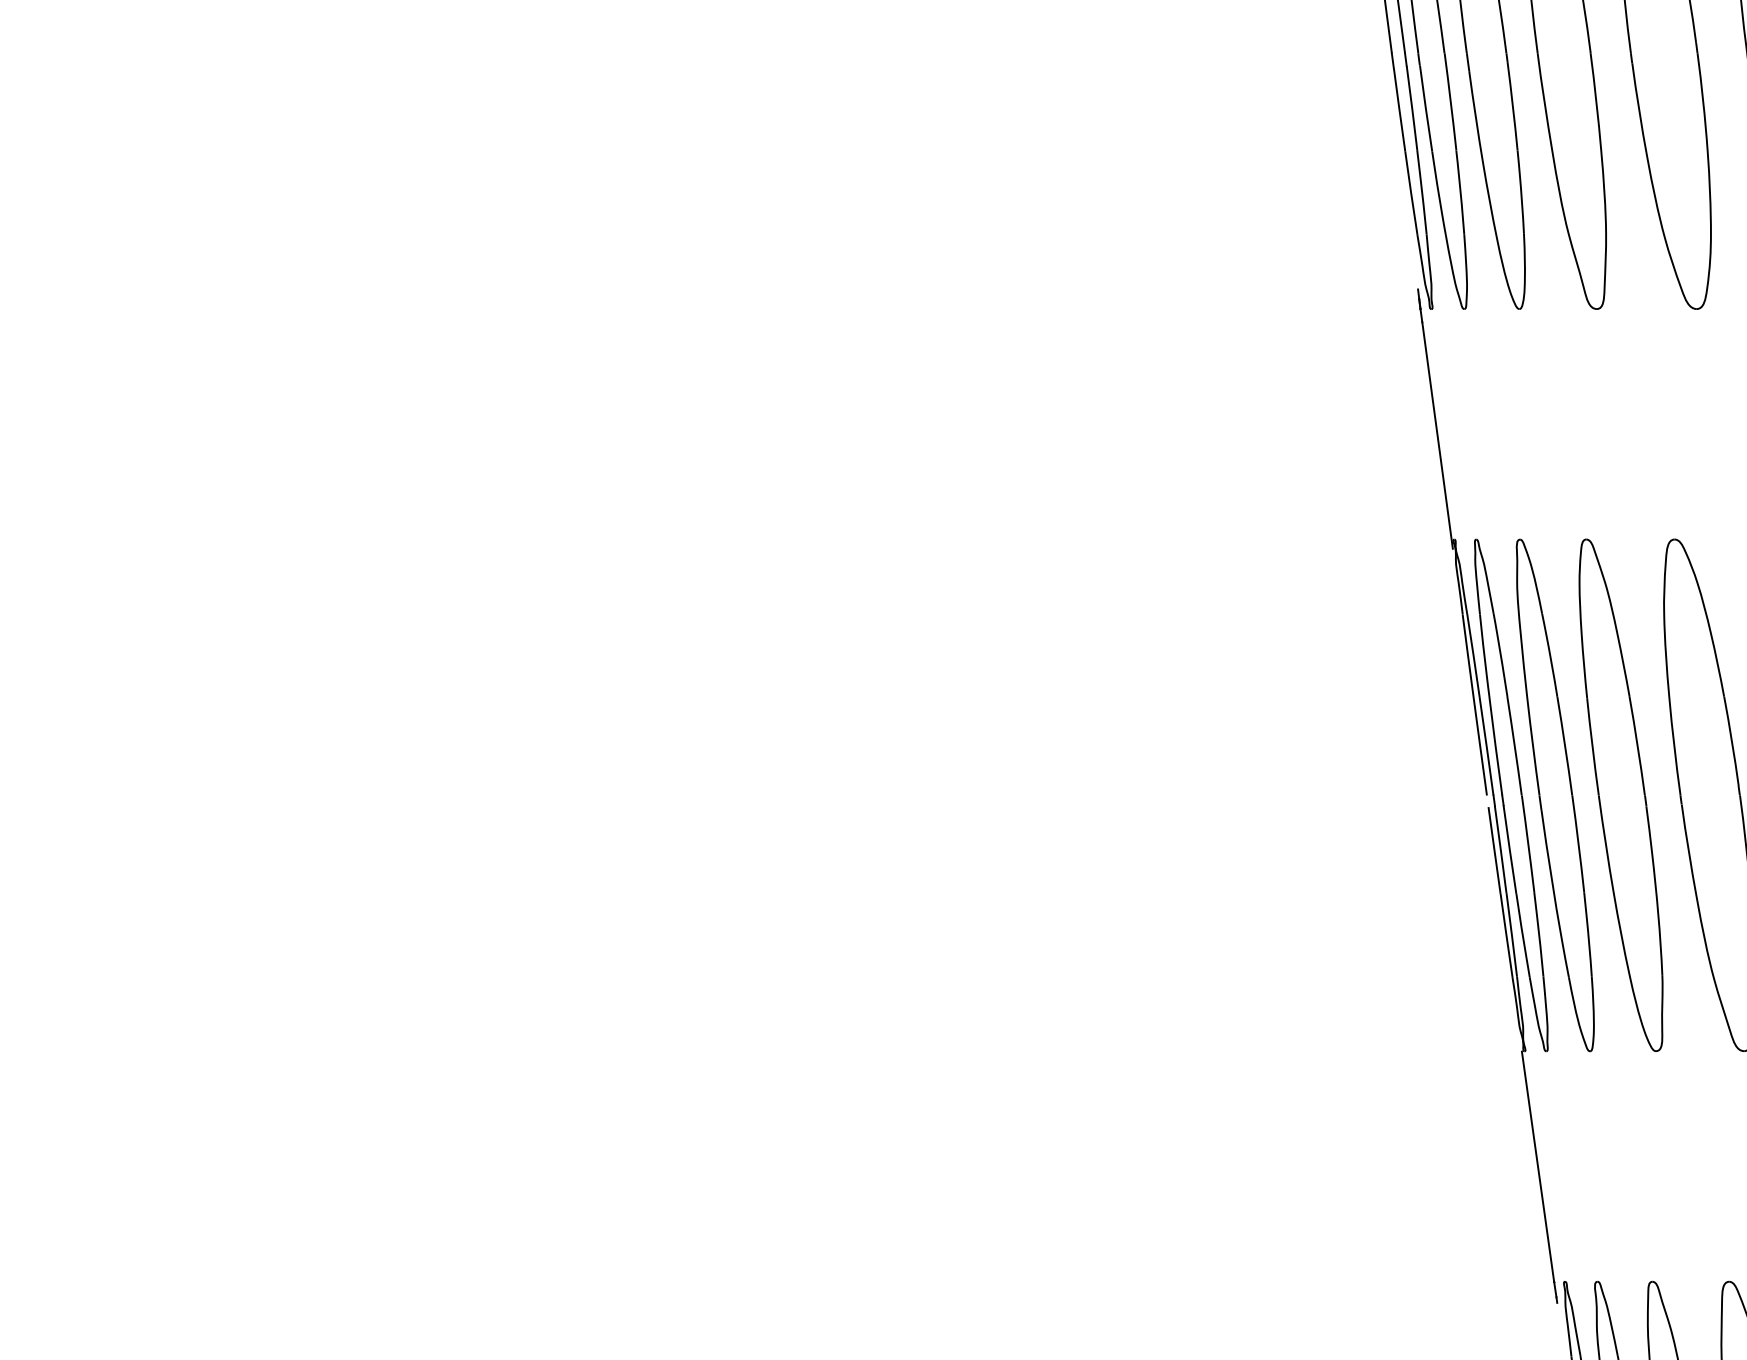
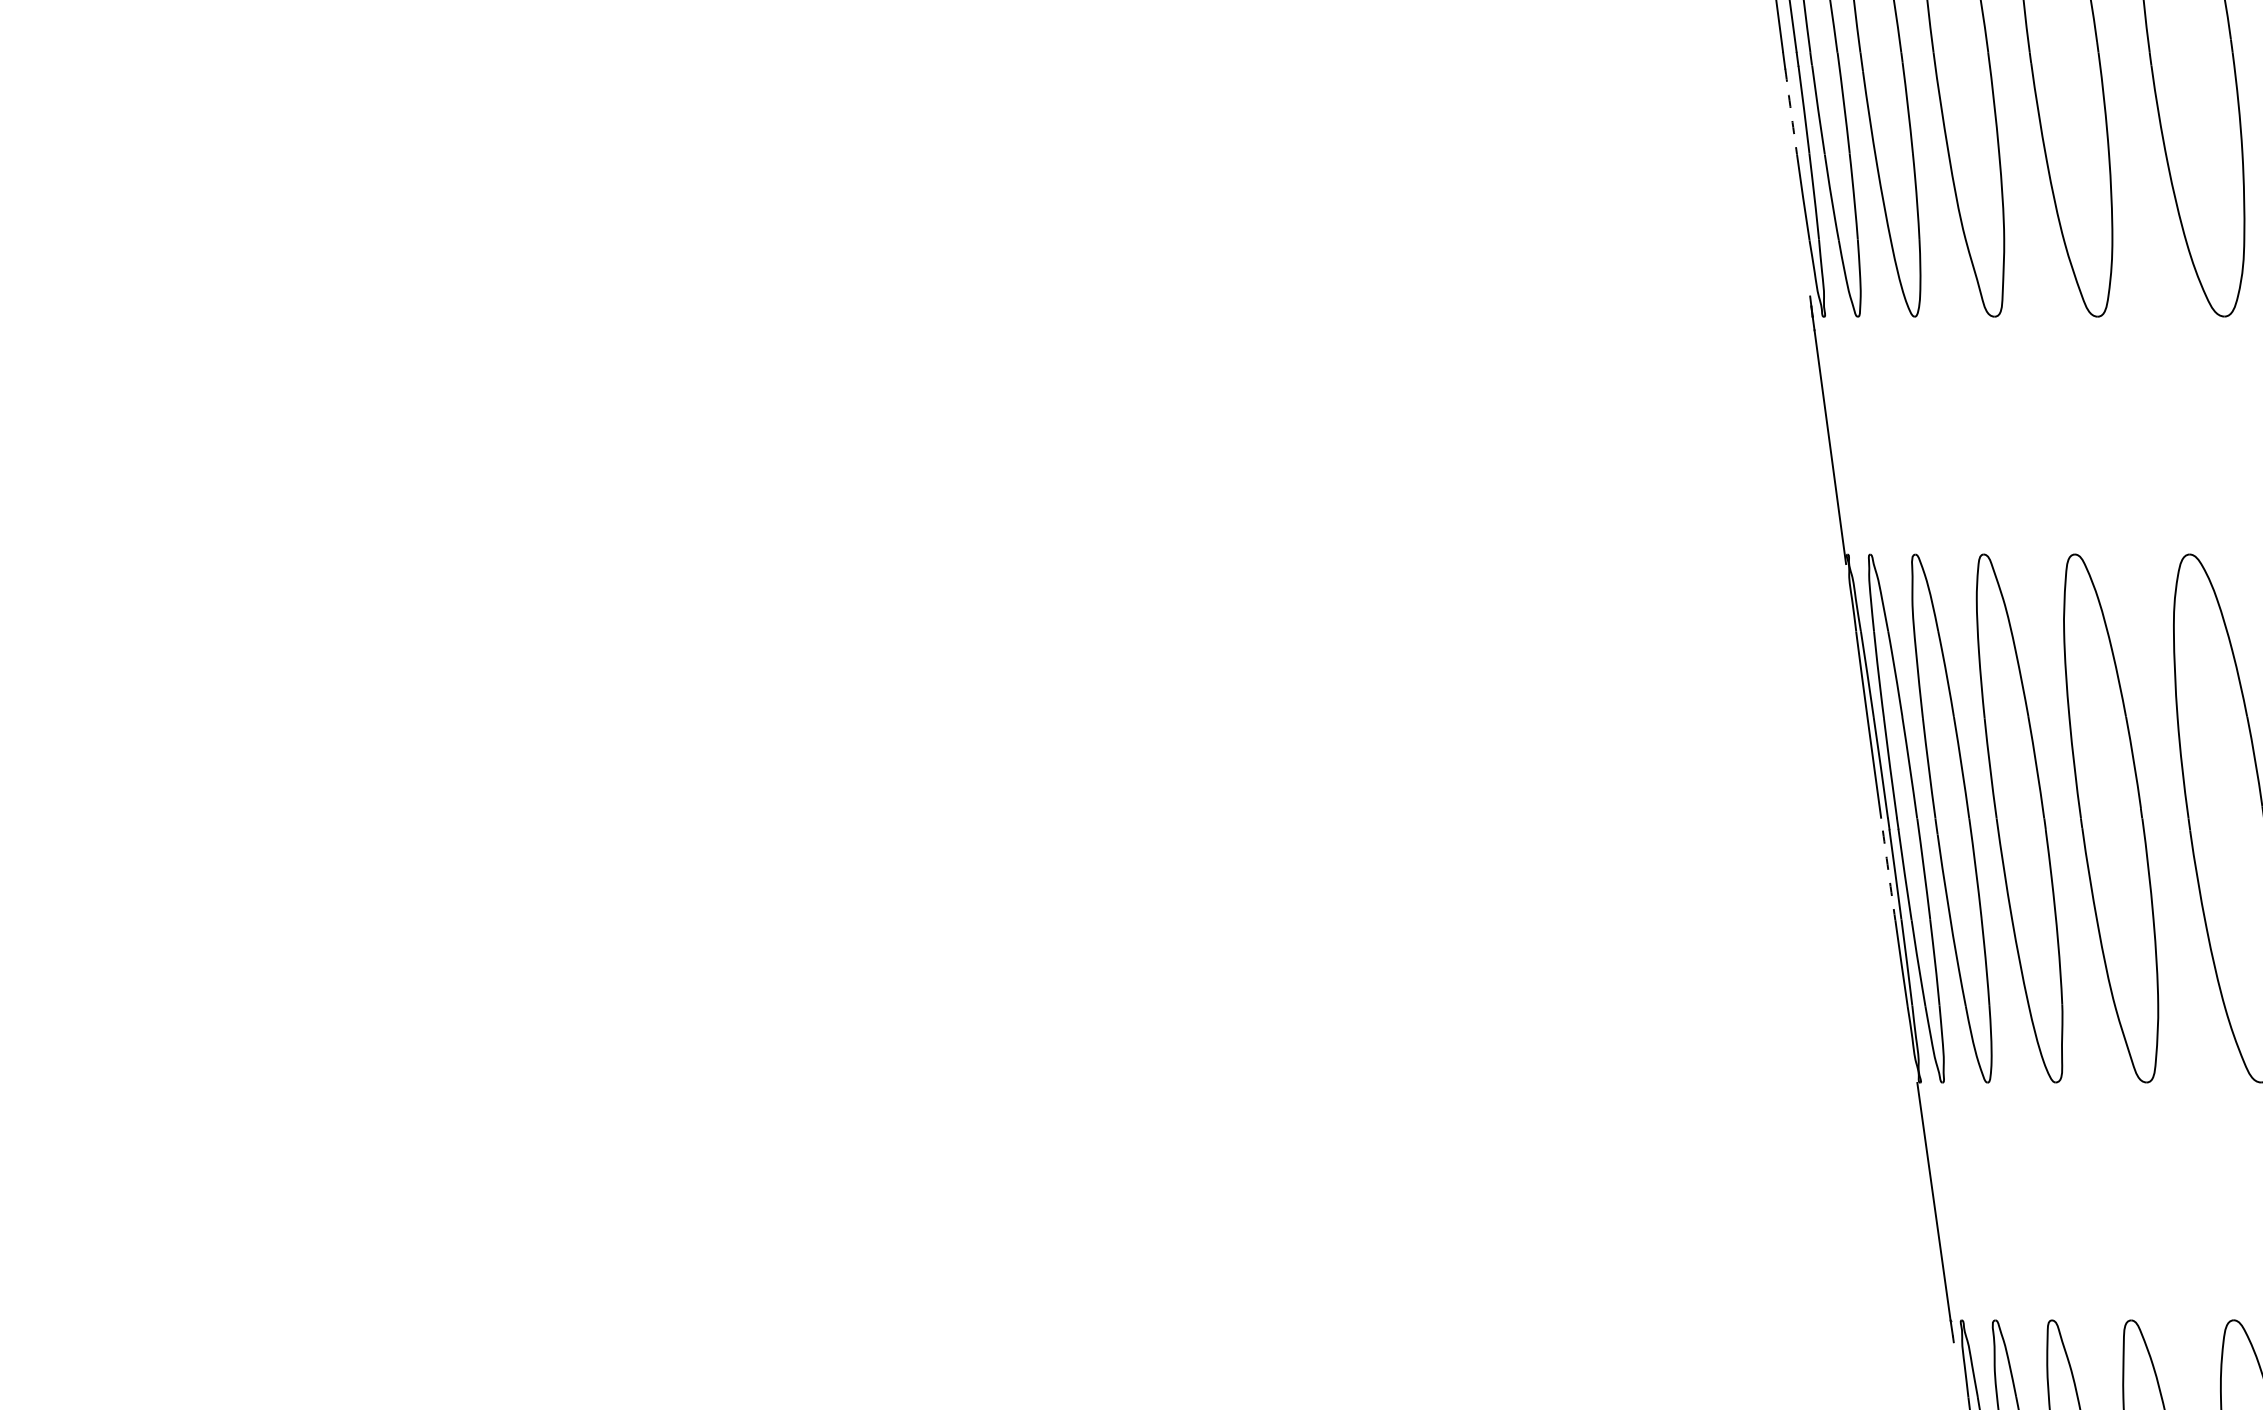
arc: (1399, 110) -> (1791, 111), solid -> dashed
arc: (1494, 850) -> (1889, 875), solid -> dashed

